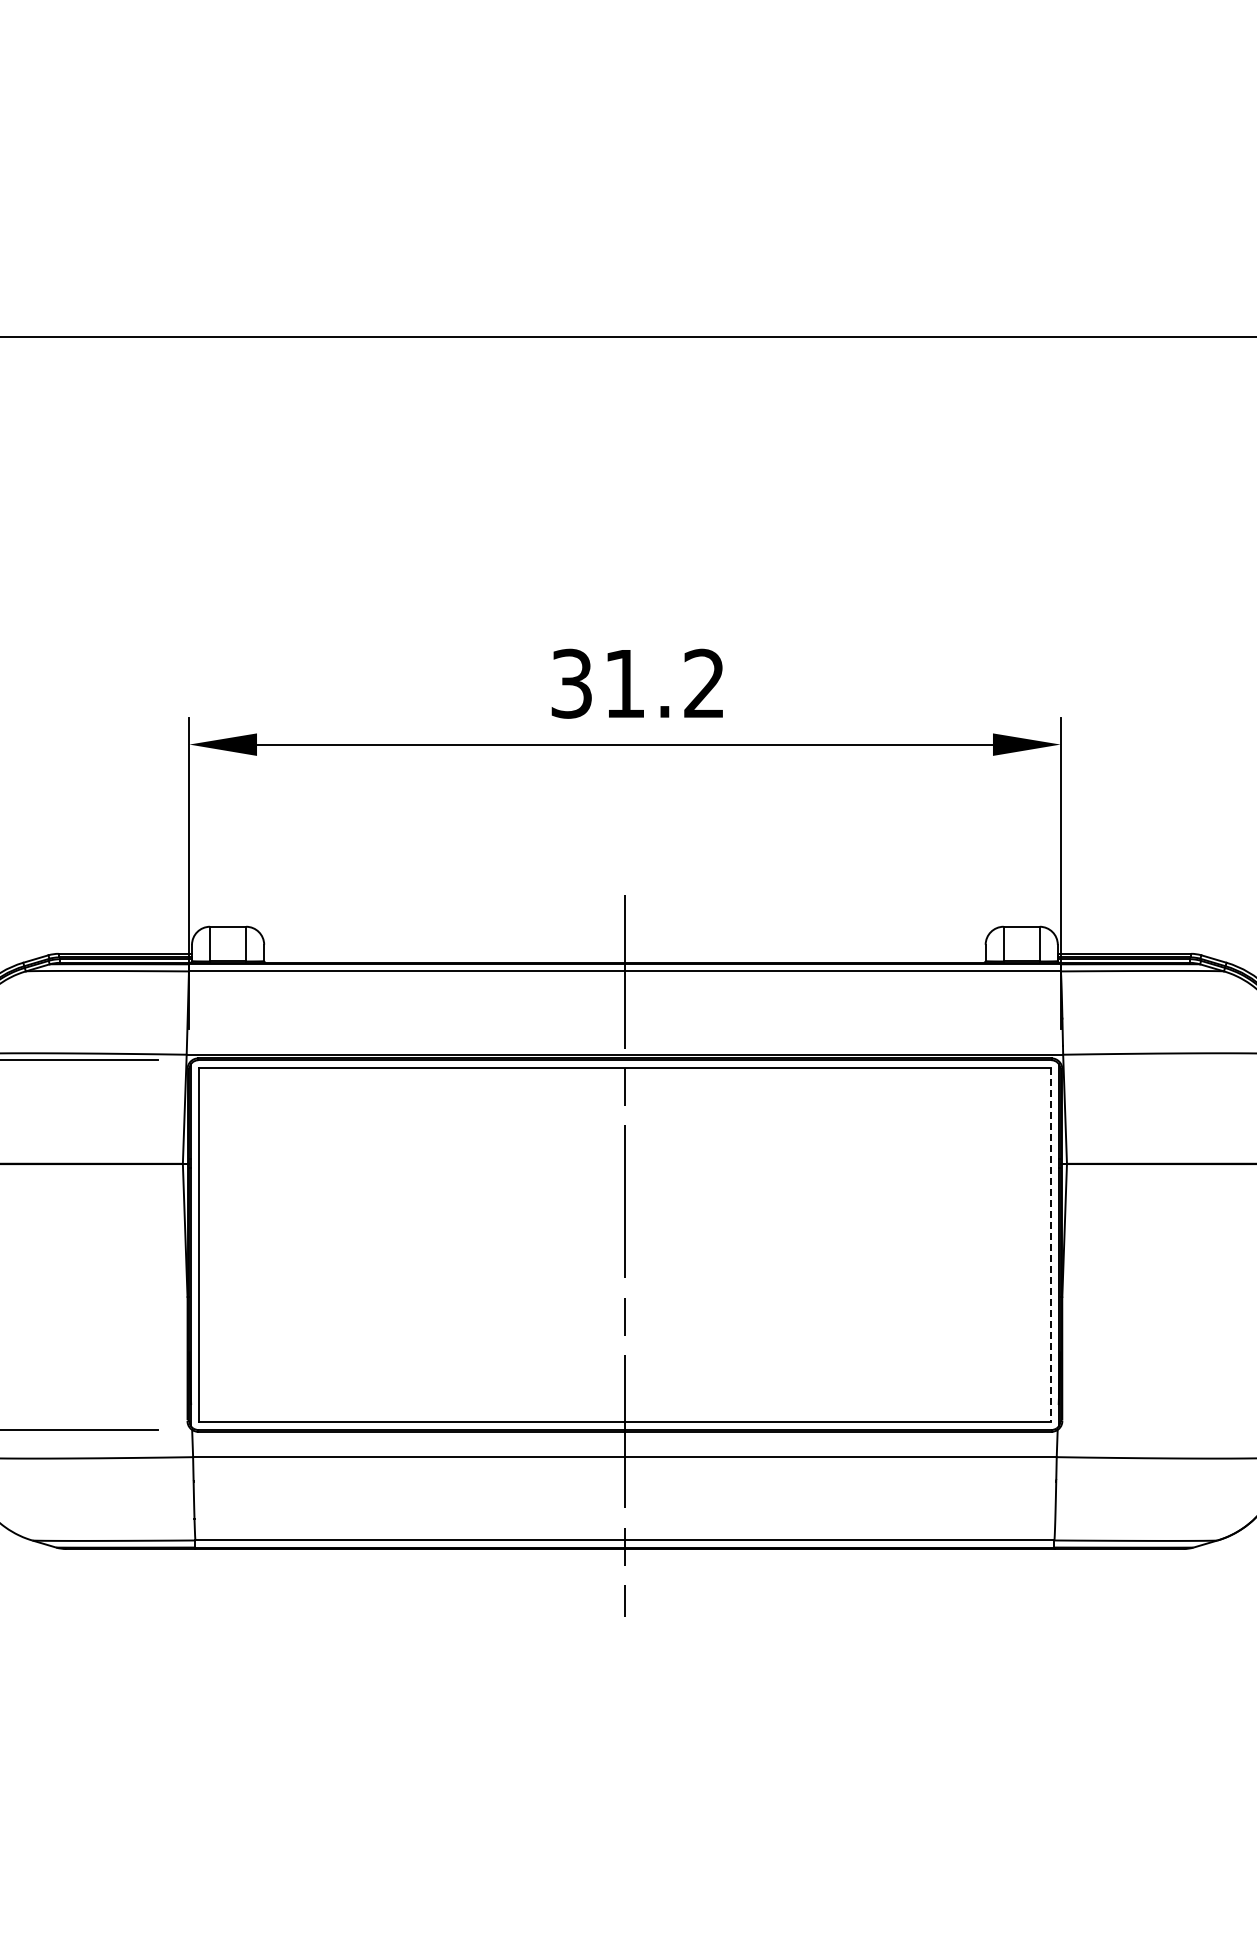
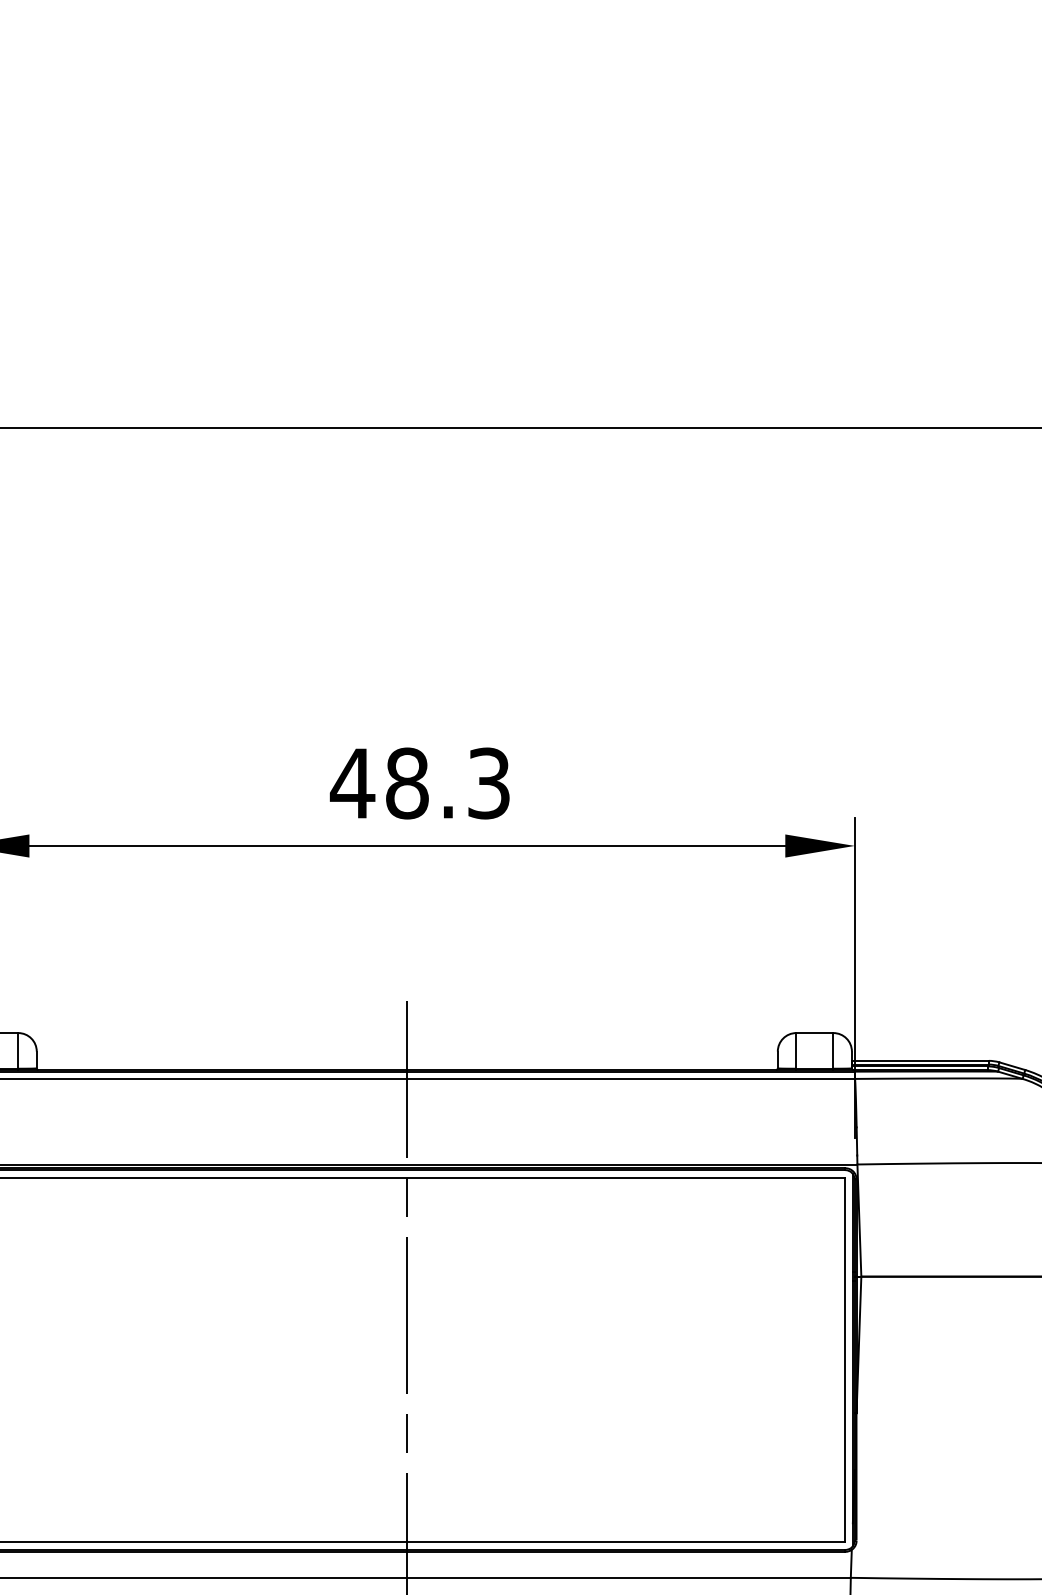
text: (636, 683) -> (419, 783), 31.2 -> 48.3
line: (1050, 1245) -> (844, 1360), dashed -> solid

